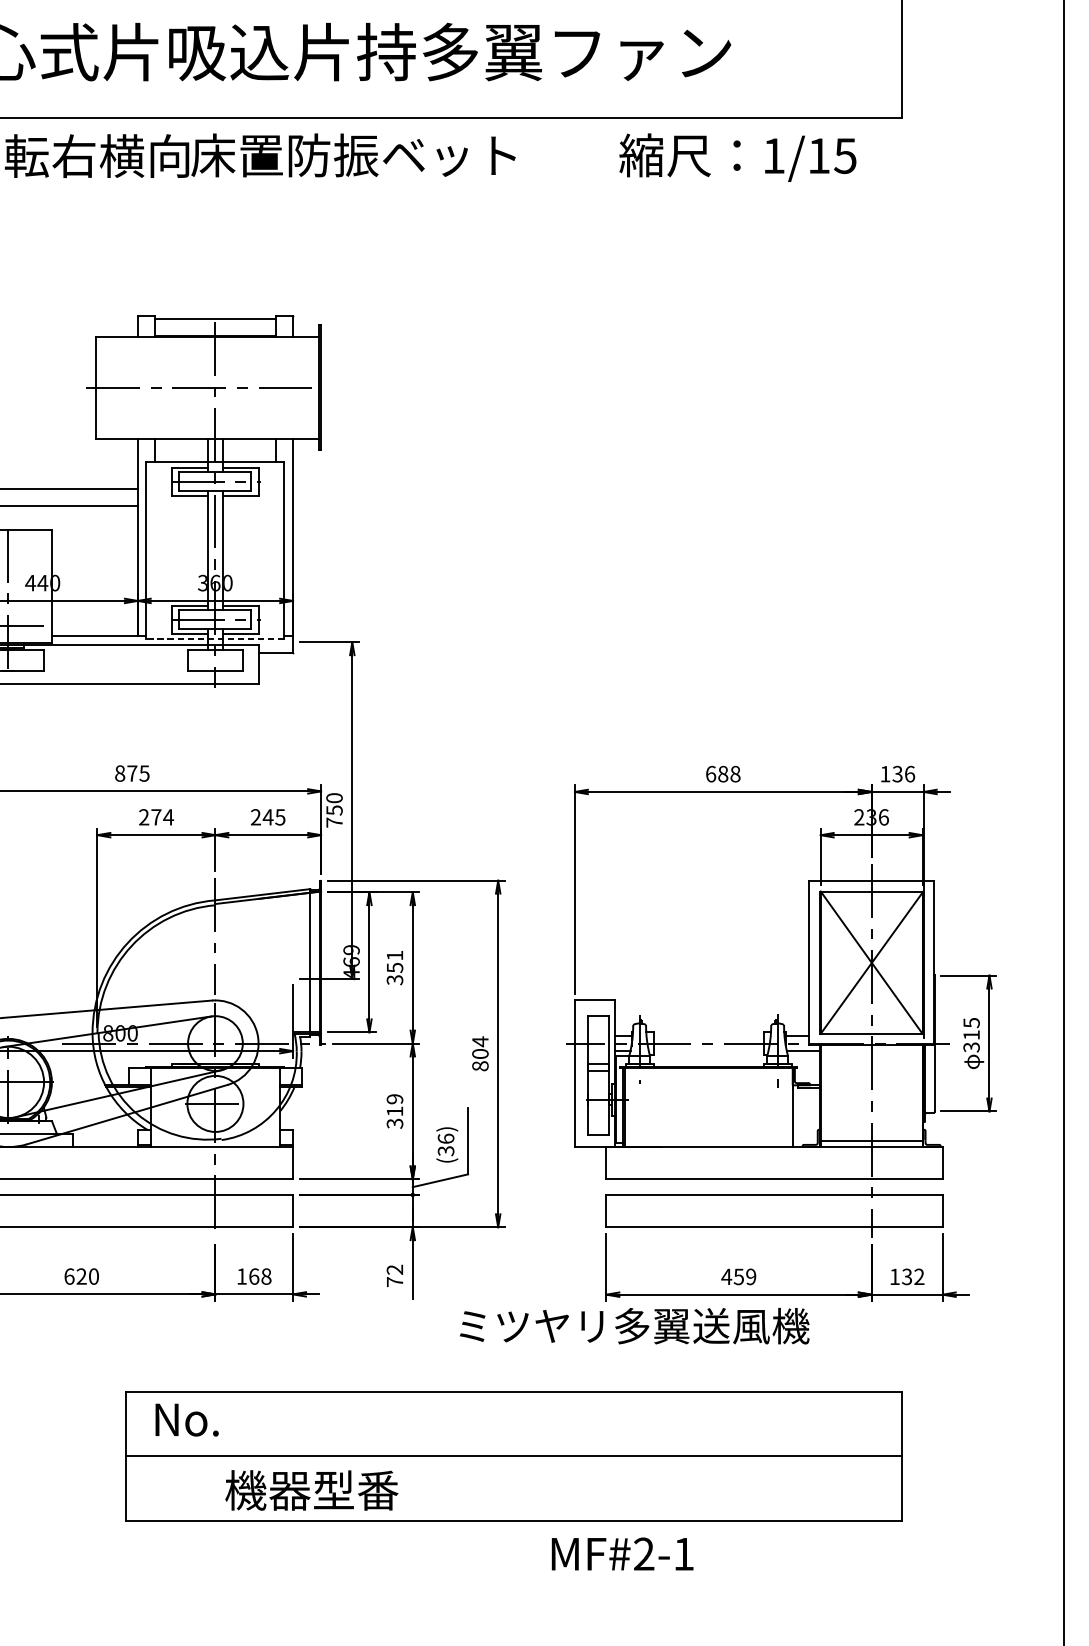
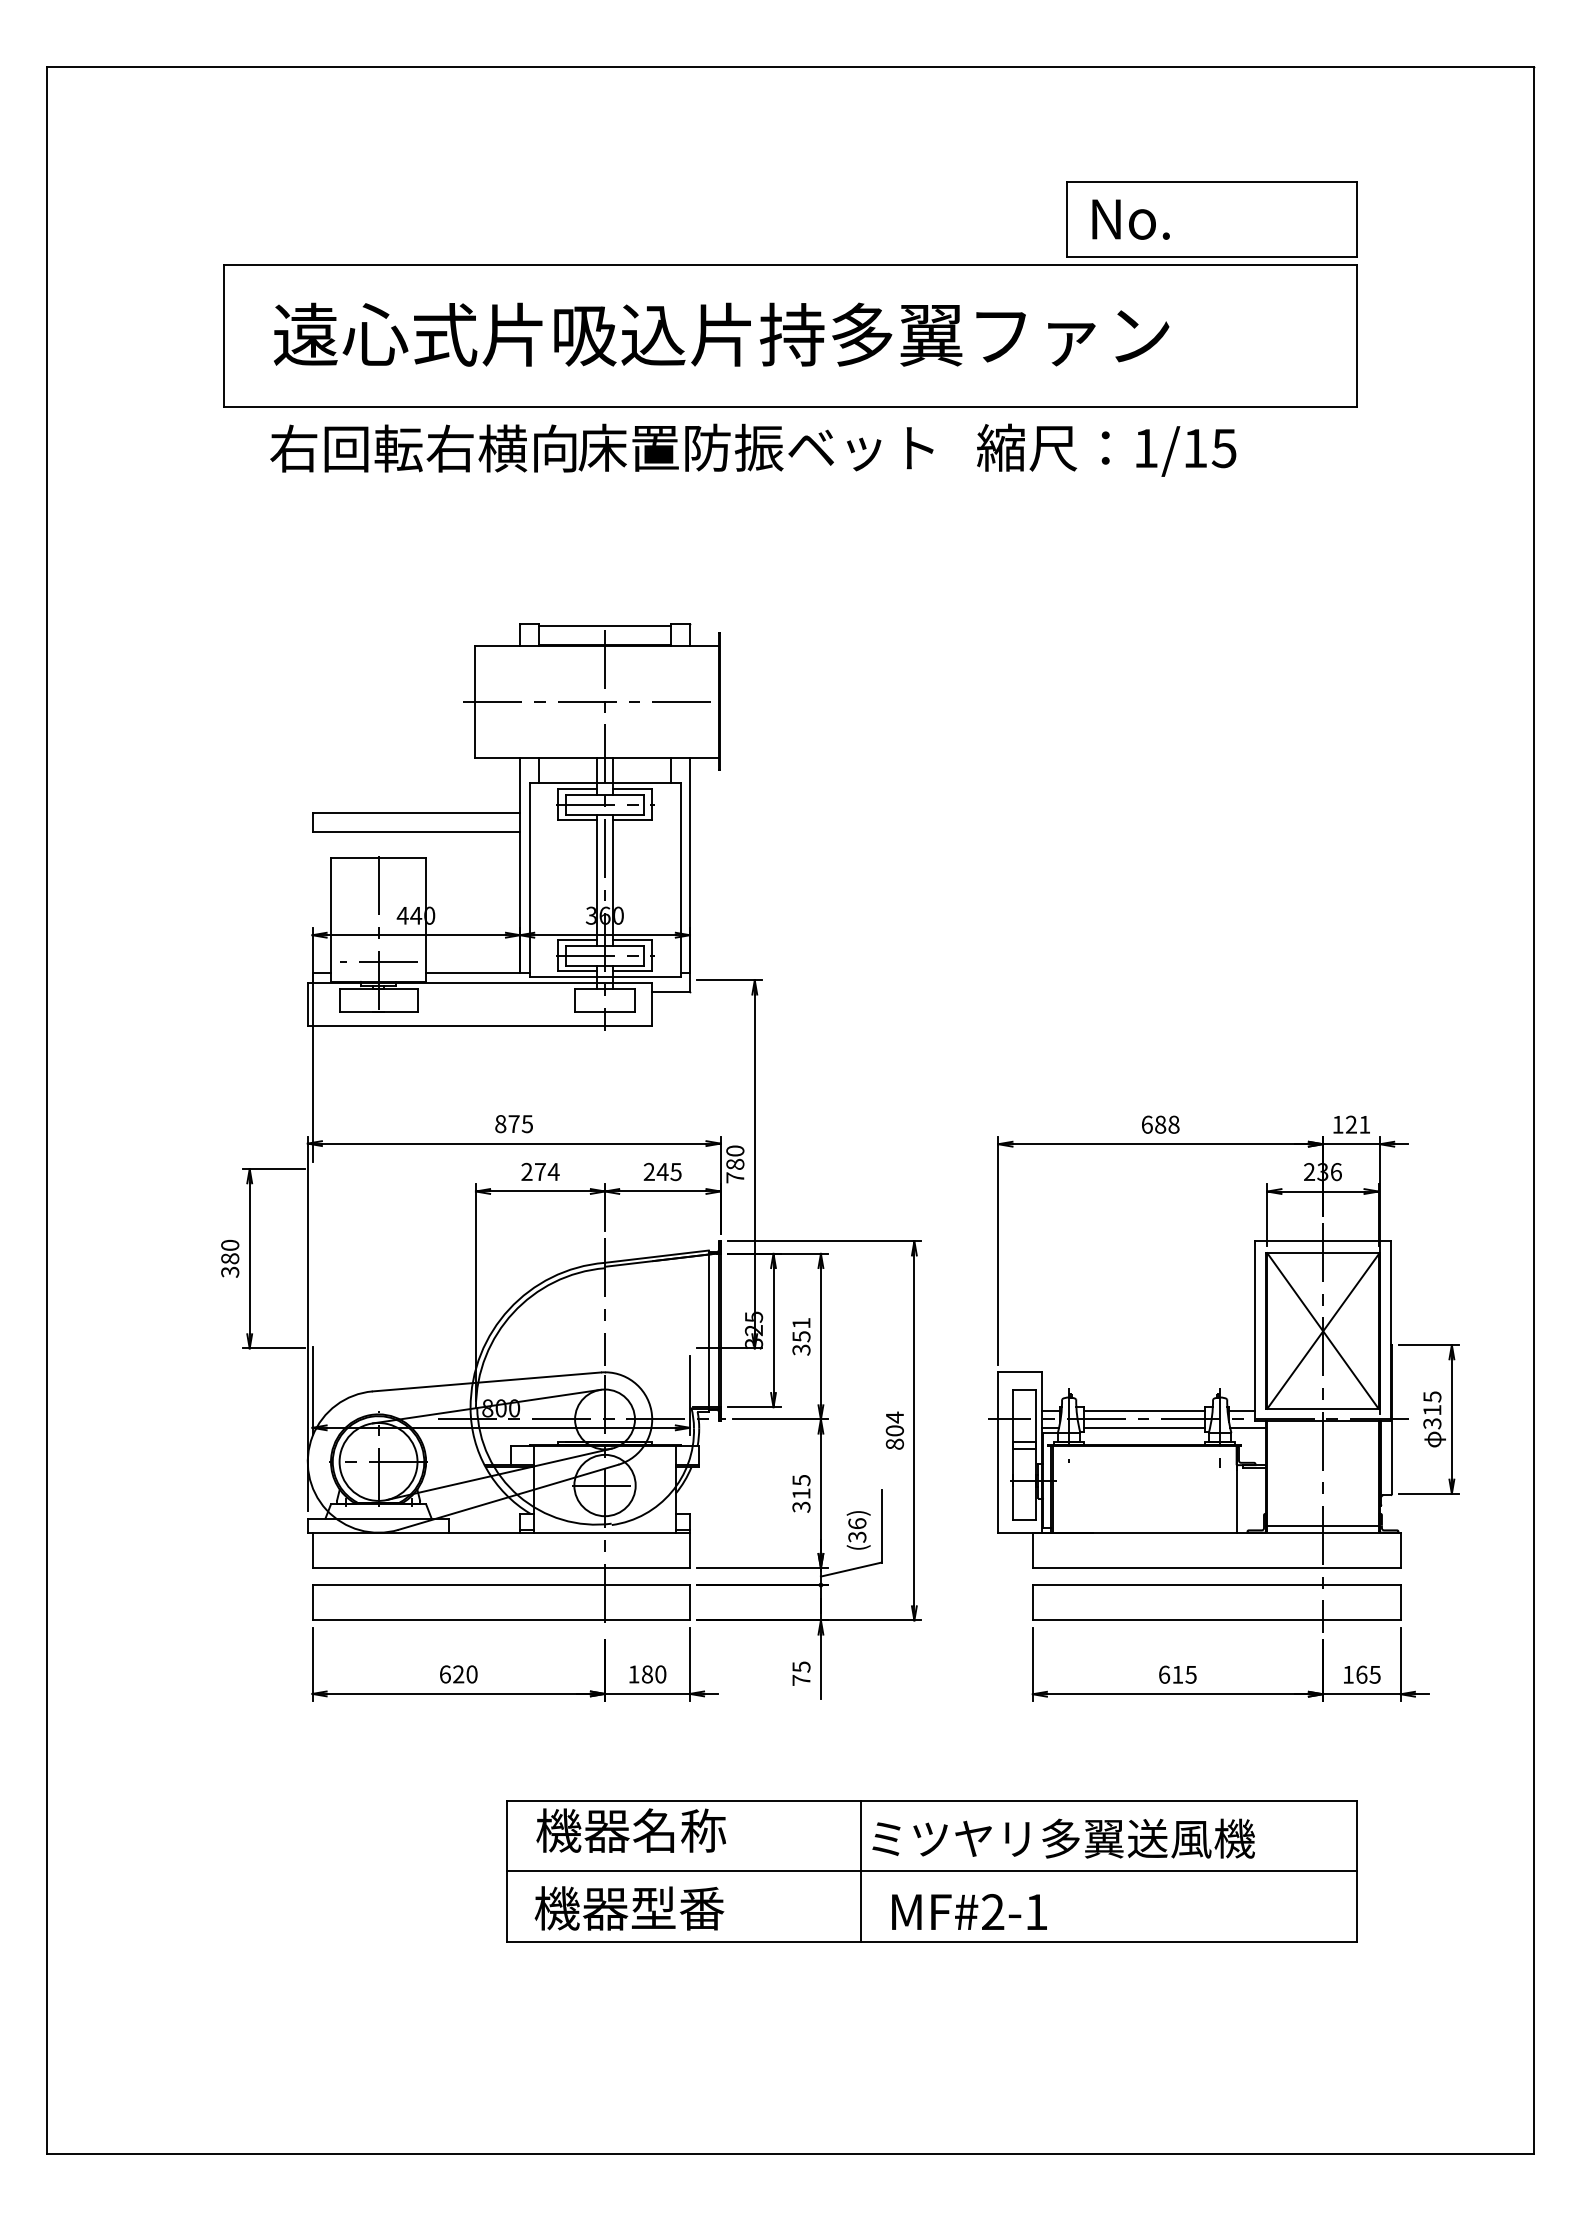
text: (737, 156) -> (1106, 449), moved
line: (214, 638) -> (604, 976), dashed -> solid
text: (903, 773) -> (1357, 1124), 136 -> 121
text: (334, 810) -> (735, 1164), 750 -> 780
text: (351, 962) -> (753, 1330), 469 -> 325
line: (708, 1036) -> (1144, 1411), added
line: (708, 1050) -> (1144, 1427), added
text: (395, 1099) -> (801, 1480), 319 -> 315
text: (395, 1269) -> (801, 1666), 72 -> 75
text: (260, 1276) -> (654, 1674), 168 -> 180
text: (738, 1276) -> (1177, 1674), 459 -> 615
text: (913, 1276) -> (1368, 1674), 132 -> 165
text: (634, 1325) -> (1063, 1838), moved
text: (239, 1419) -> (631, 1830), No. -> 機器名称
line: (449, 1456) -> (861, 1871), added
text: (311, 1490) -> (629, 1908), moved
text: (622, 1553) -> (969, 1911), moved

